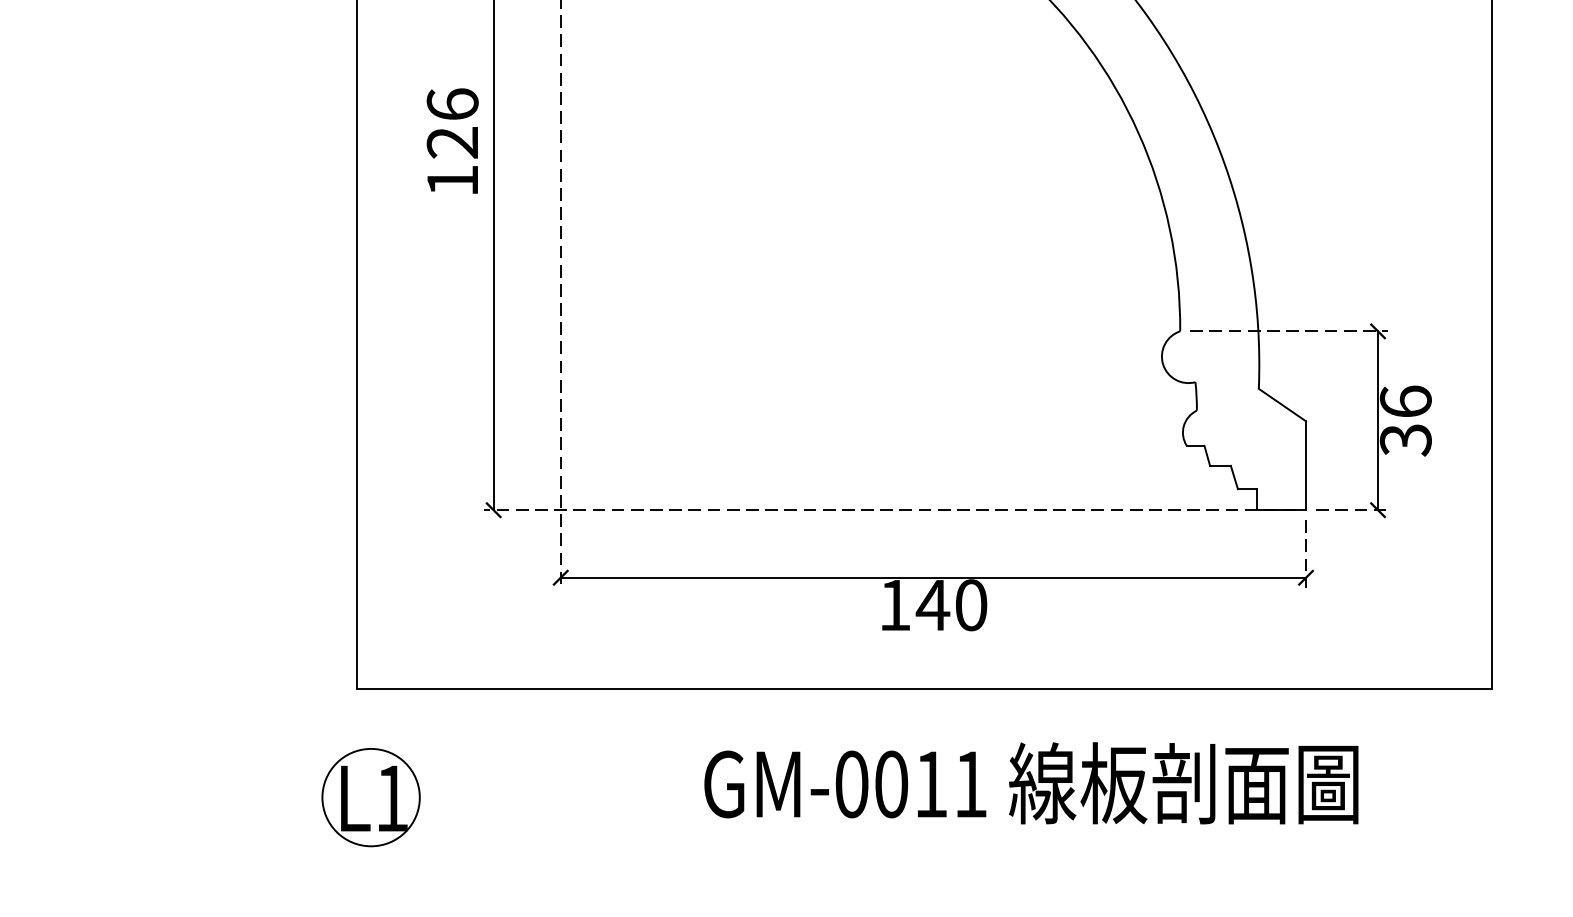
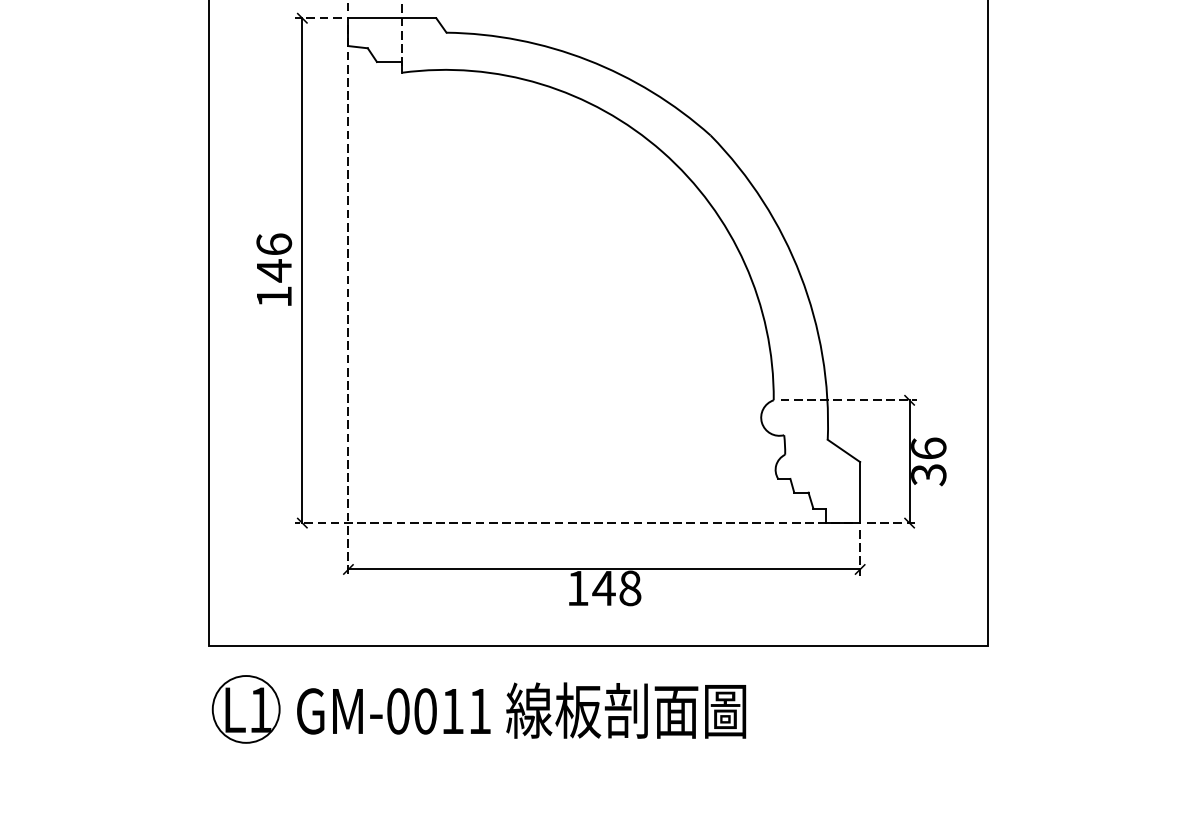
text: (451, 142) -> (273, 270), 126 -> 146
text: (971, 605) -> (630, 588), 140 -> 148
text: (1031, 783) -> (521, 710), moved
part: (370, 797) -> (245, 709), moved

